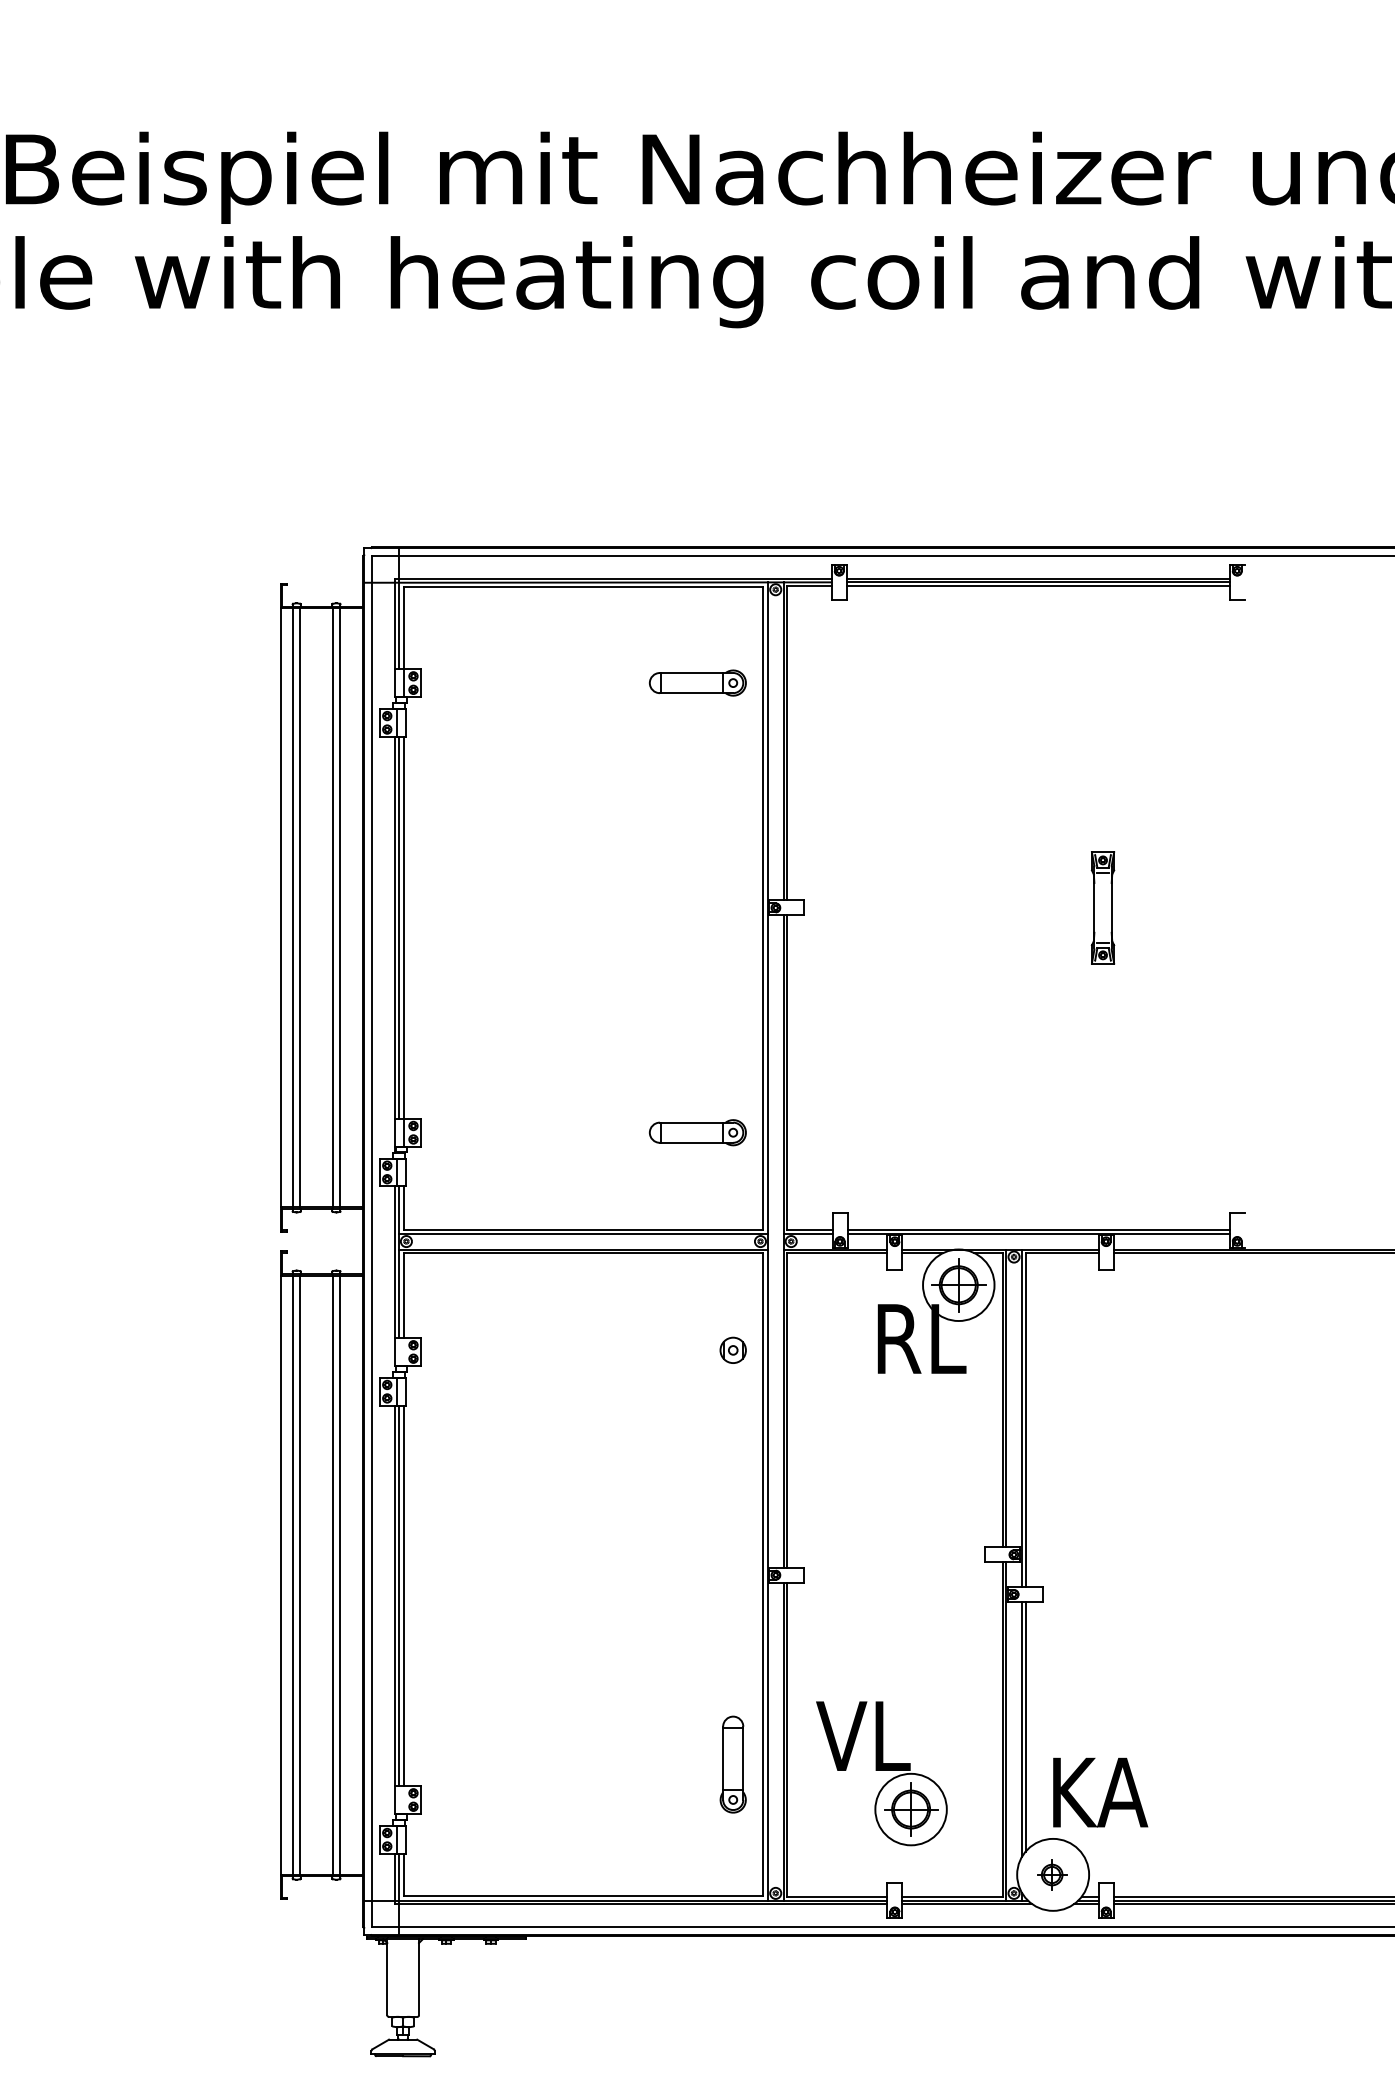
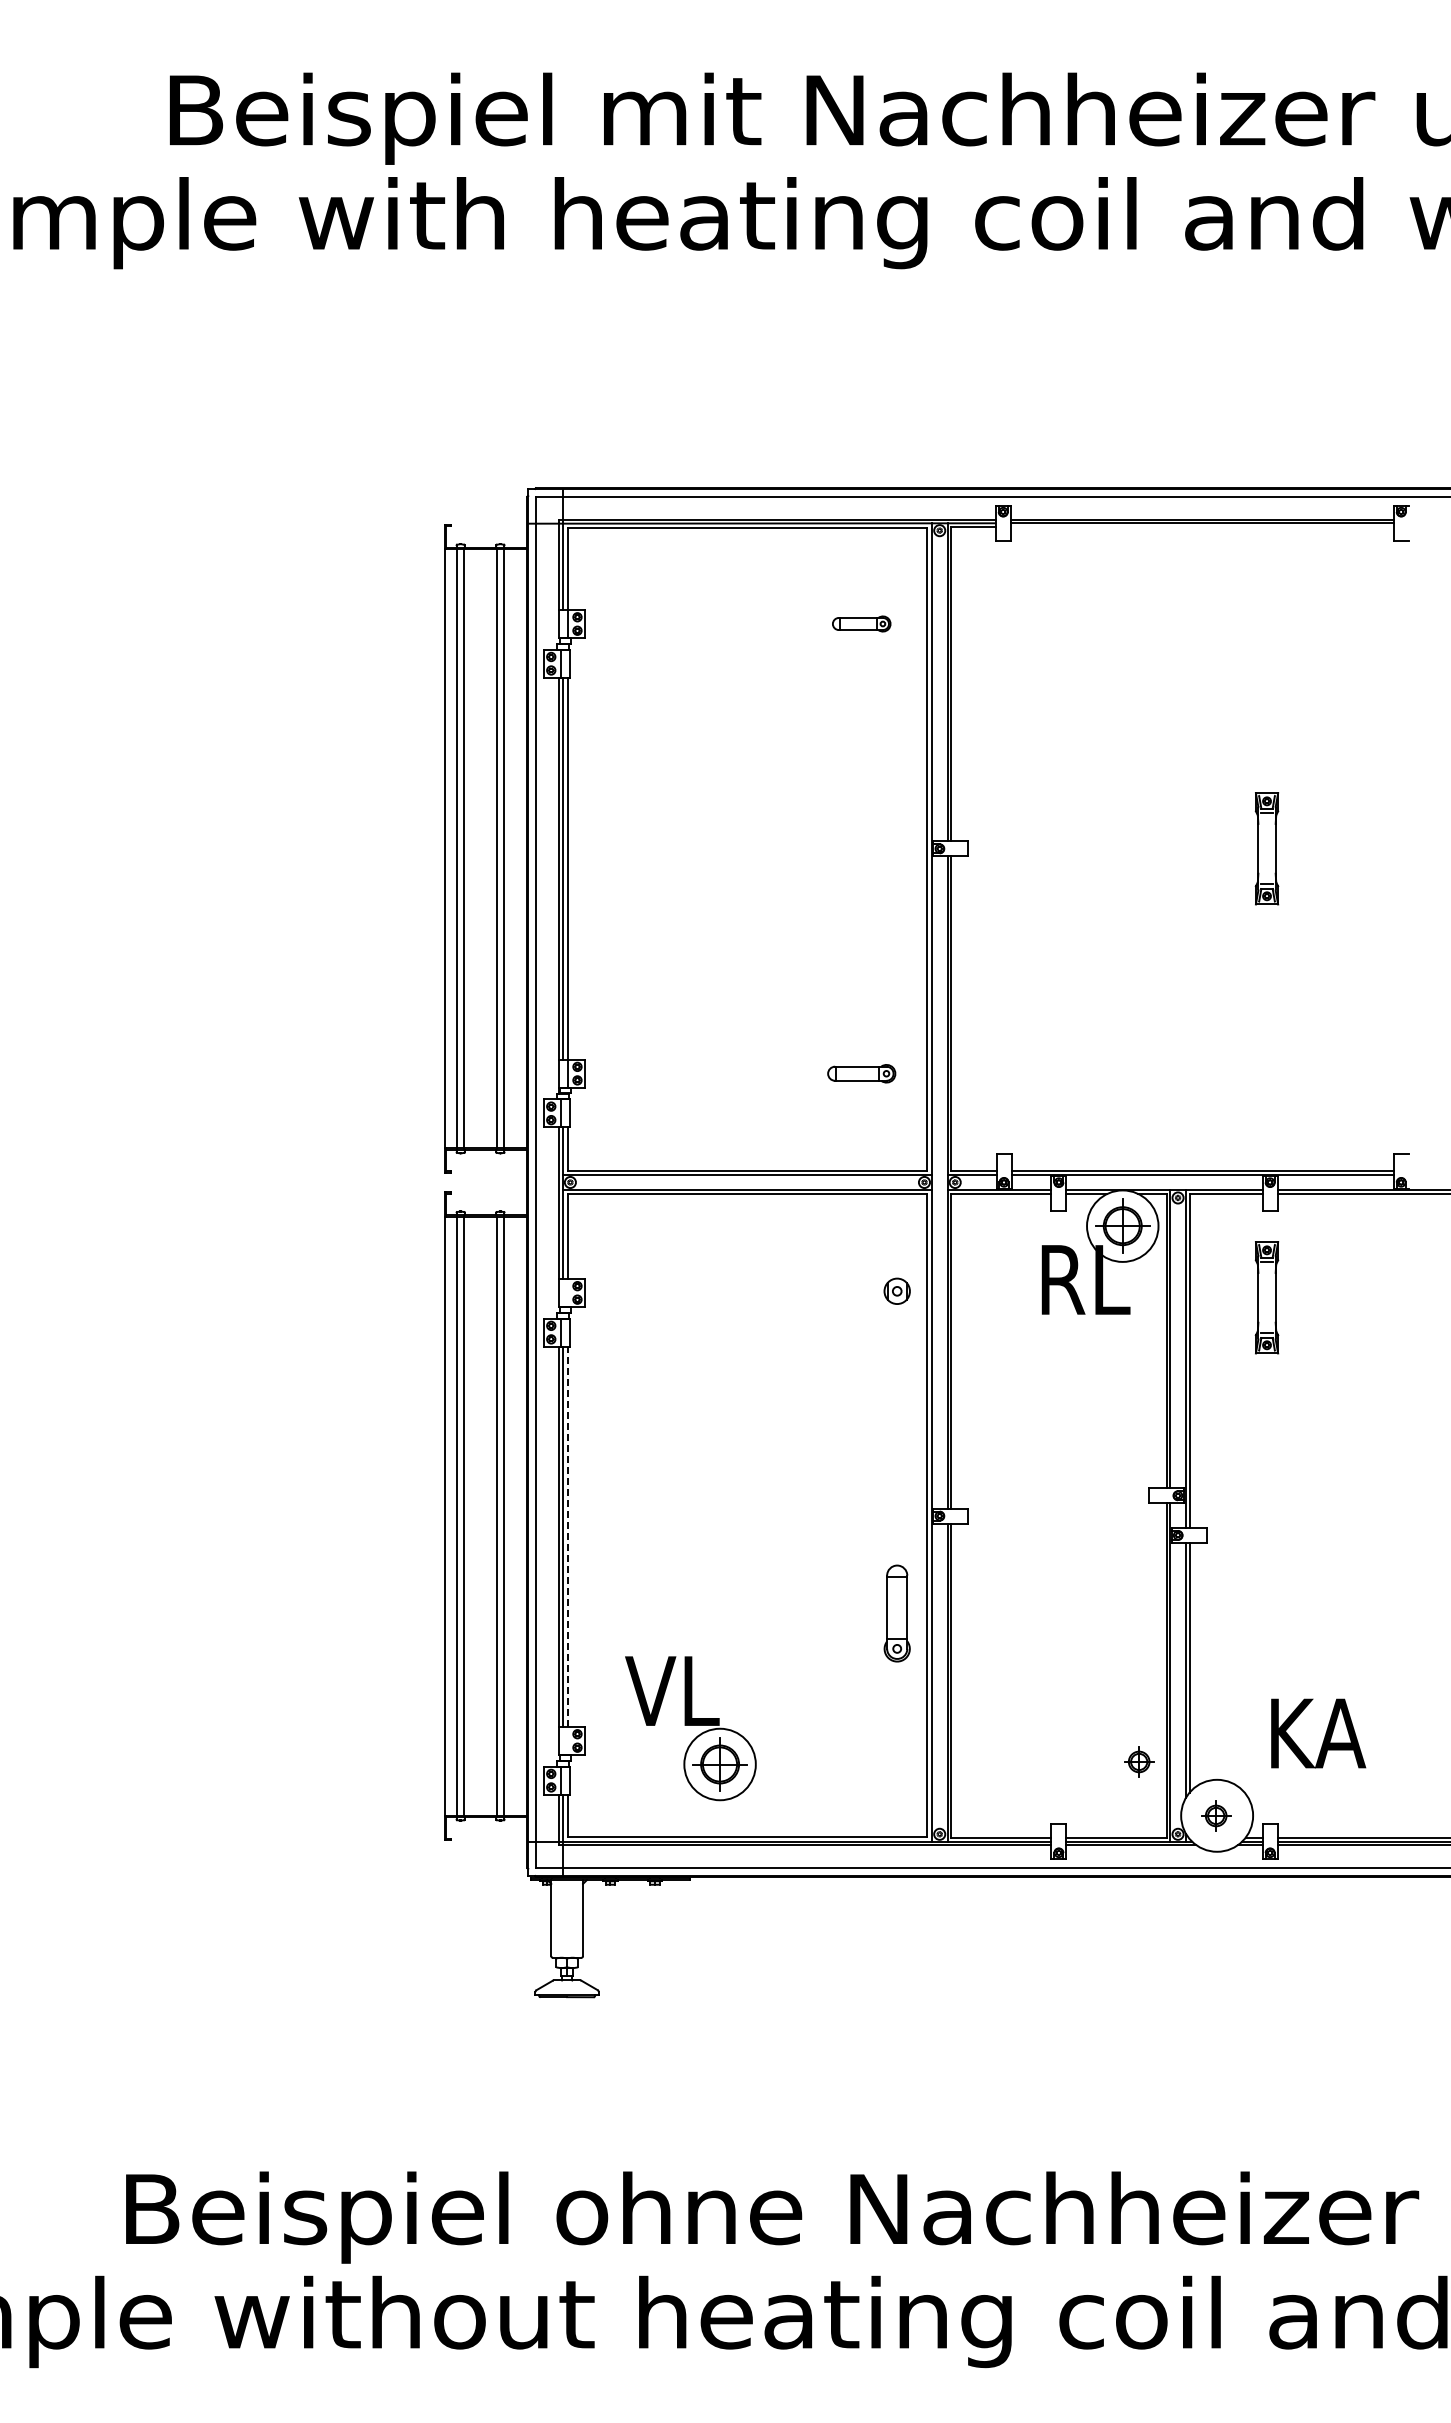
line: (1037, 585) -> (1201, 526), removed
part: (697, 682) -> (861, 623), size x0.6
part: (697, 1132) -> (861, 1073), size x0.7
part: (1102, 1356) -> (1266, 1297), added
line: (403, 1595) -> (567, 1536), solid -> dashed
part: (732, 1764) -> (896, 1613), moved
part: (881, 1773) -> (690, 1728), moved
text: (1100, 1792) -> (1318, 1733), moved
part: (975, 1820) -> (1139, 1761), added

